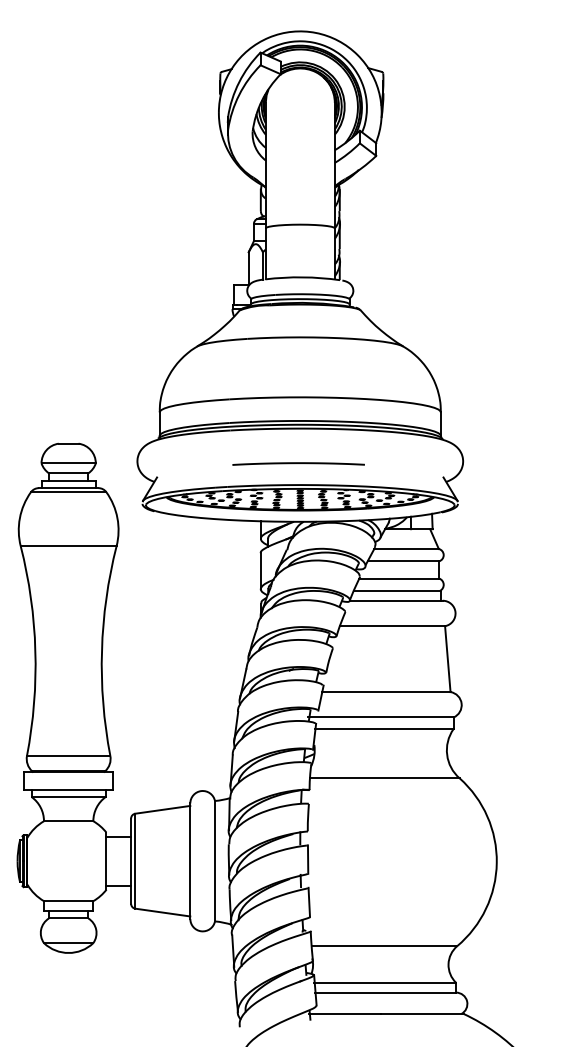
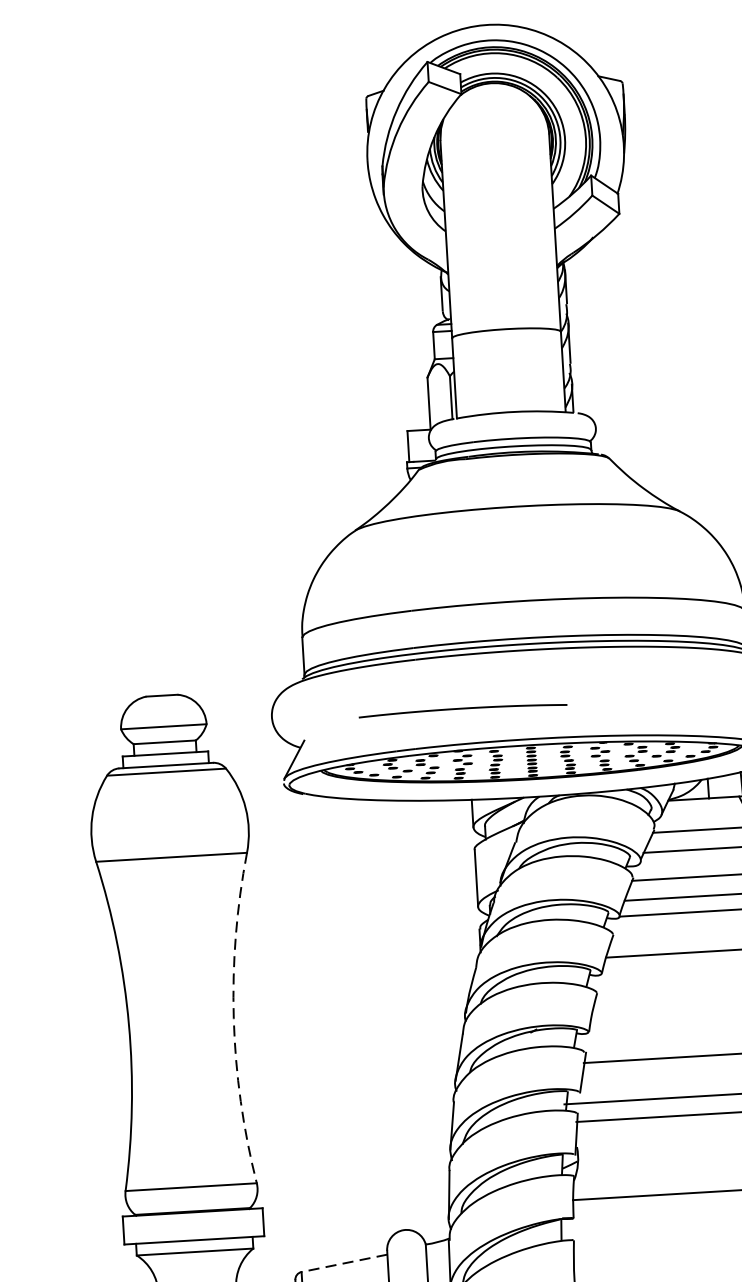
line: (298, 463) -> (462, 709), moved
arc: (101, 650) -> (233, 1018), solid -> dashed
line: (162, 809) -> (343, 1262), solid -> dashed

